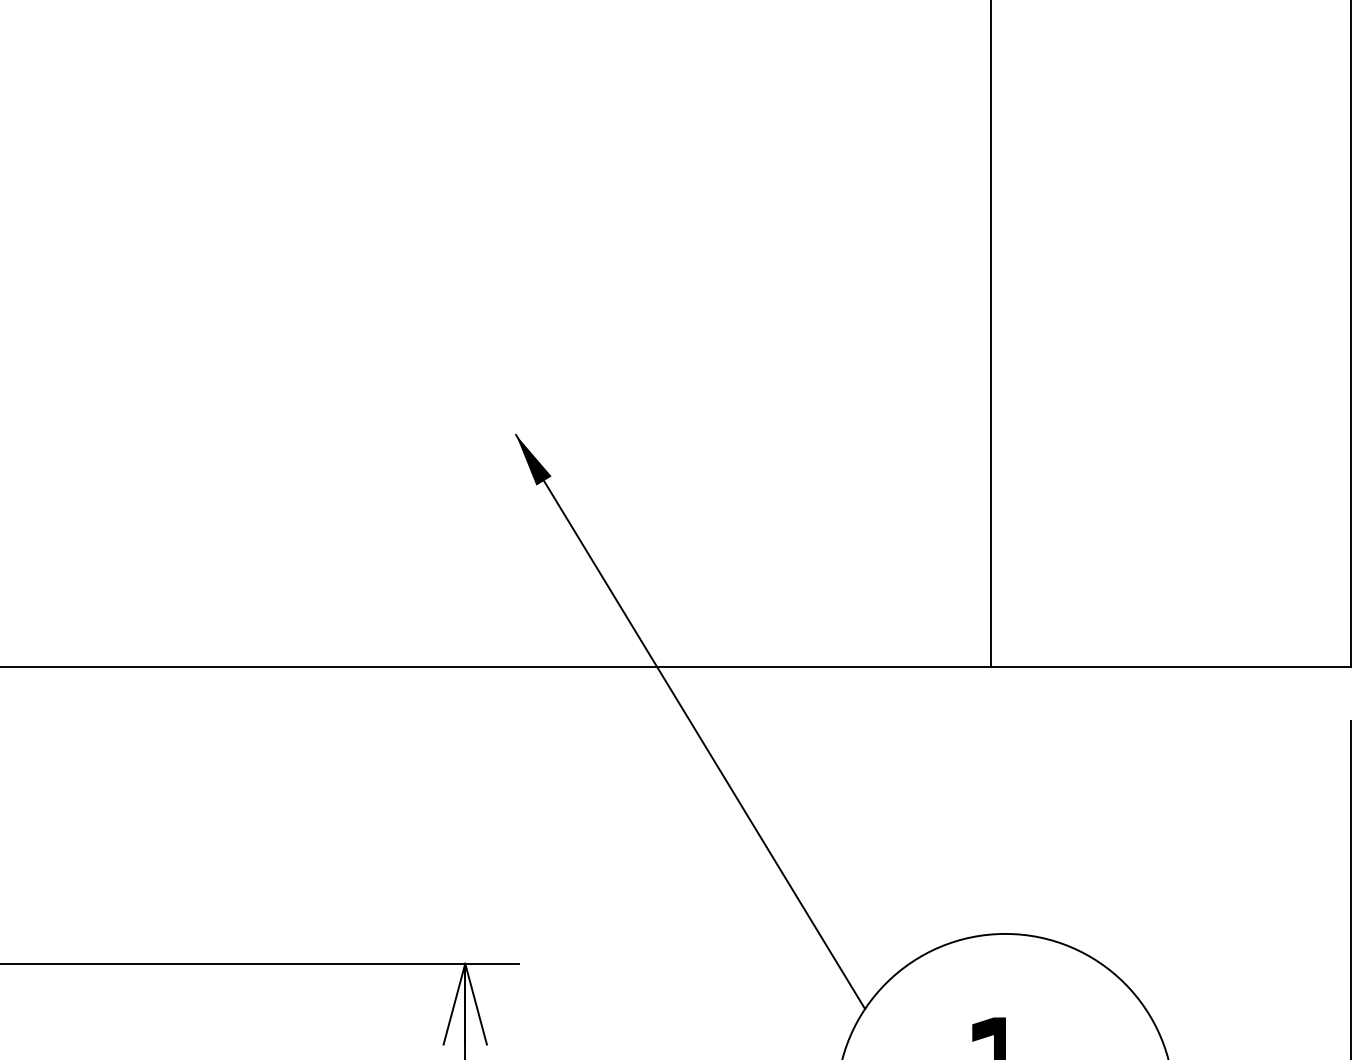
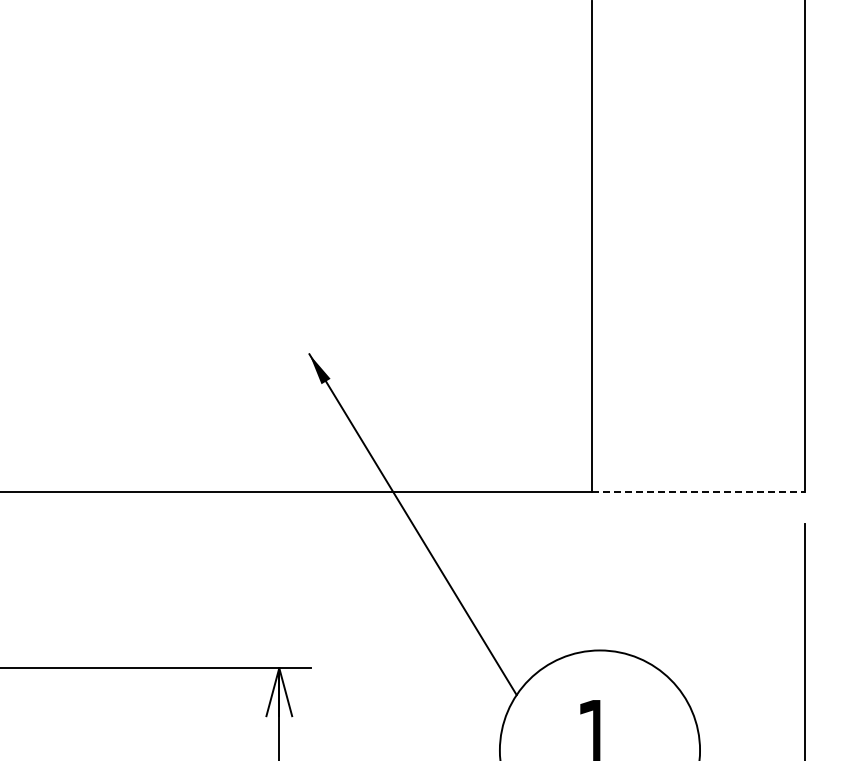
line: (1171, 667) -> (698, 492), solid -> dashed

